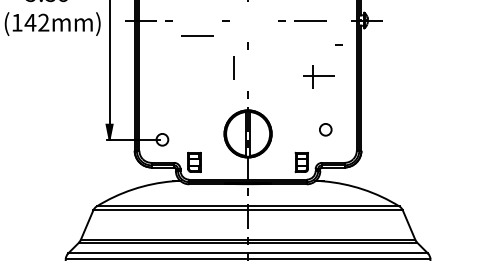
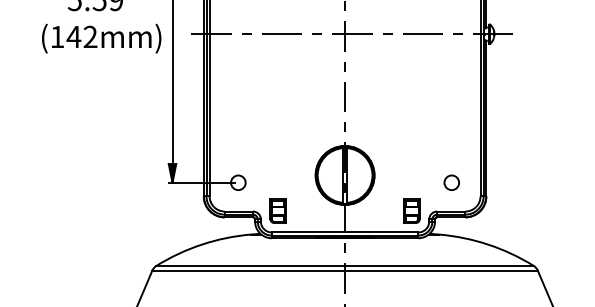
line: (197, 35) -> (282, 34), moved
part: (338, 44) -> (457, 34), moved
line: (233, 67) -> (344, 96), moved
part: (318, 76) -> (351, 35), moved
part: (325, 129) -> (451, 182), moved

